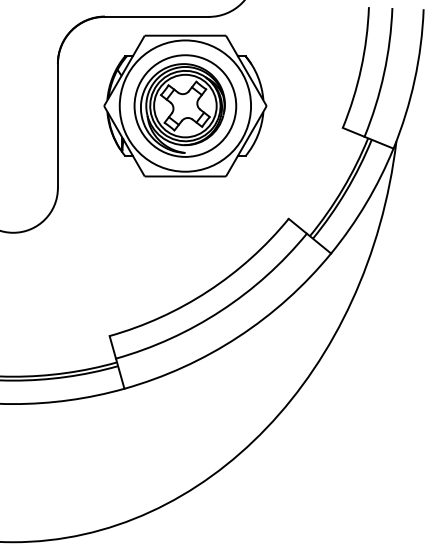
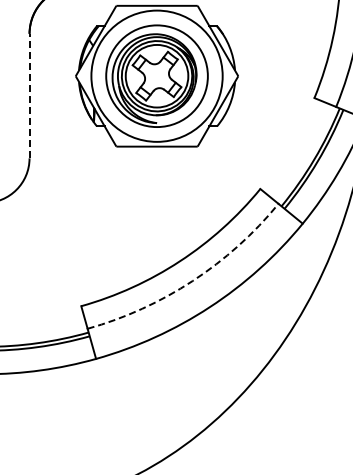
line: (57, 125) -> (29, 95), solid -> dashed
arc: (221, 310) -> (193, 280), solid -> dashed

